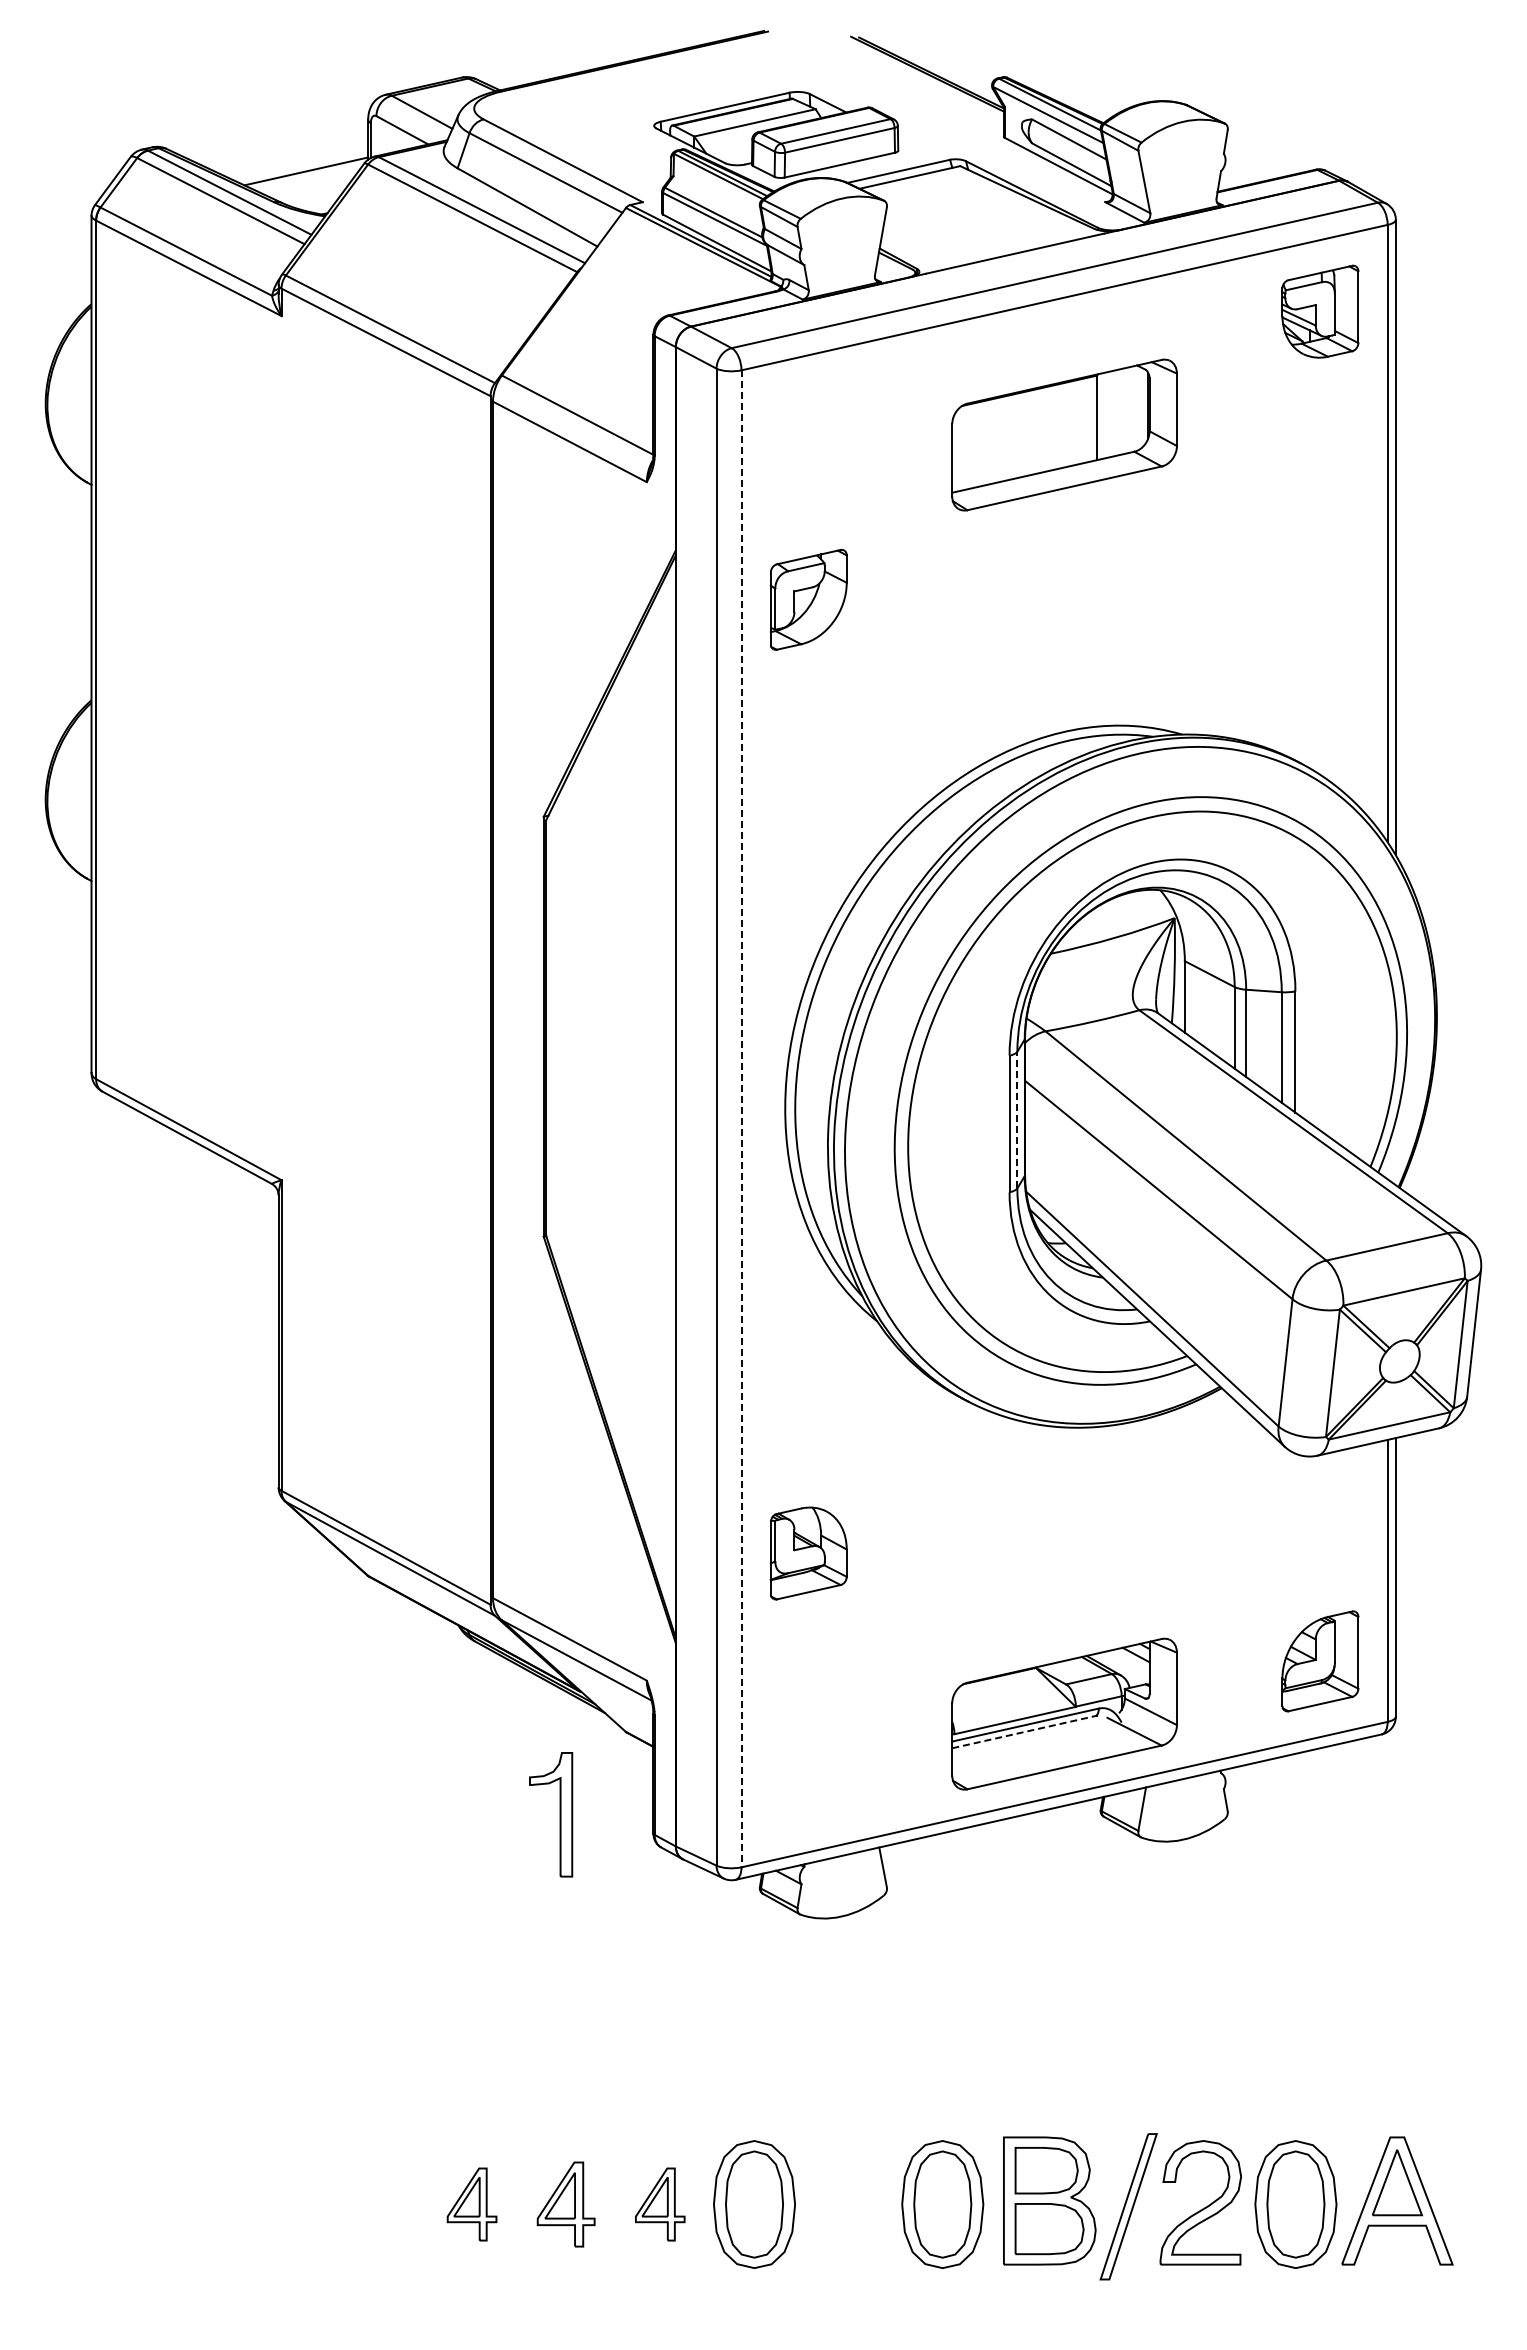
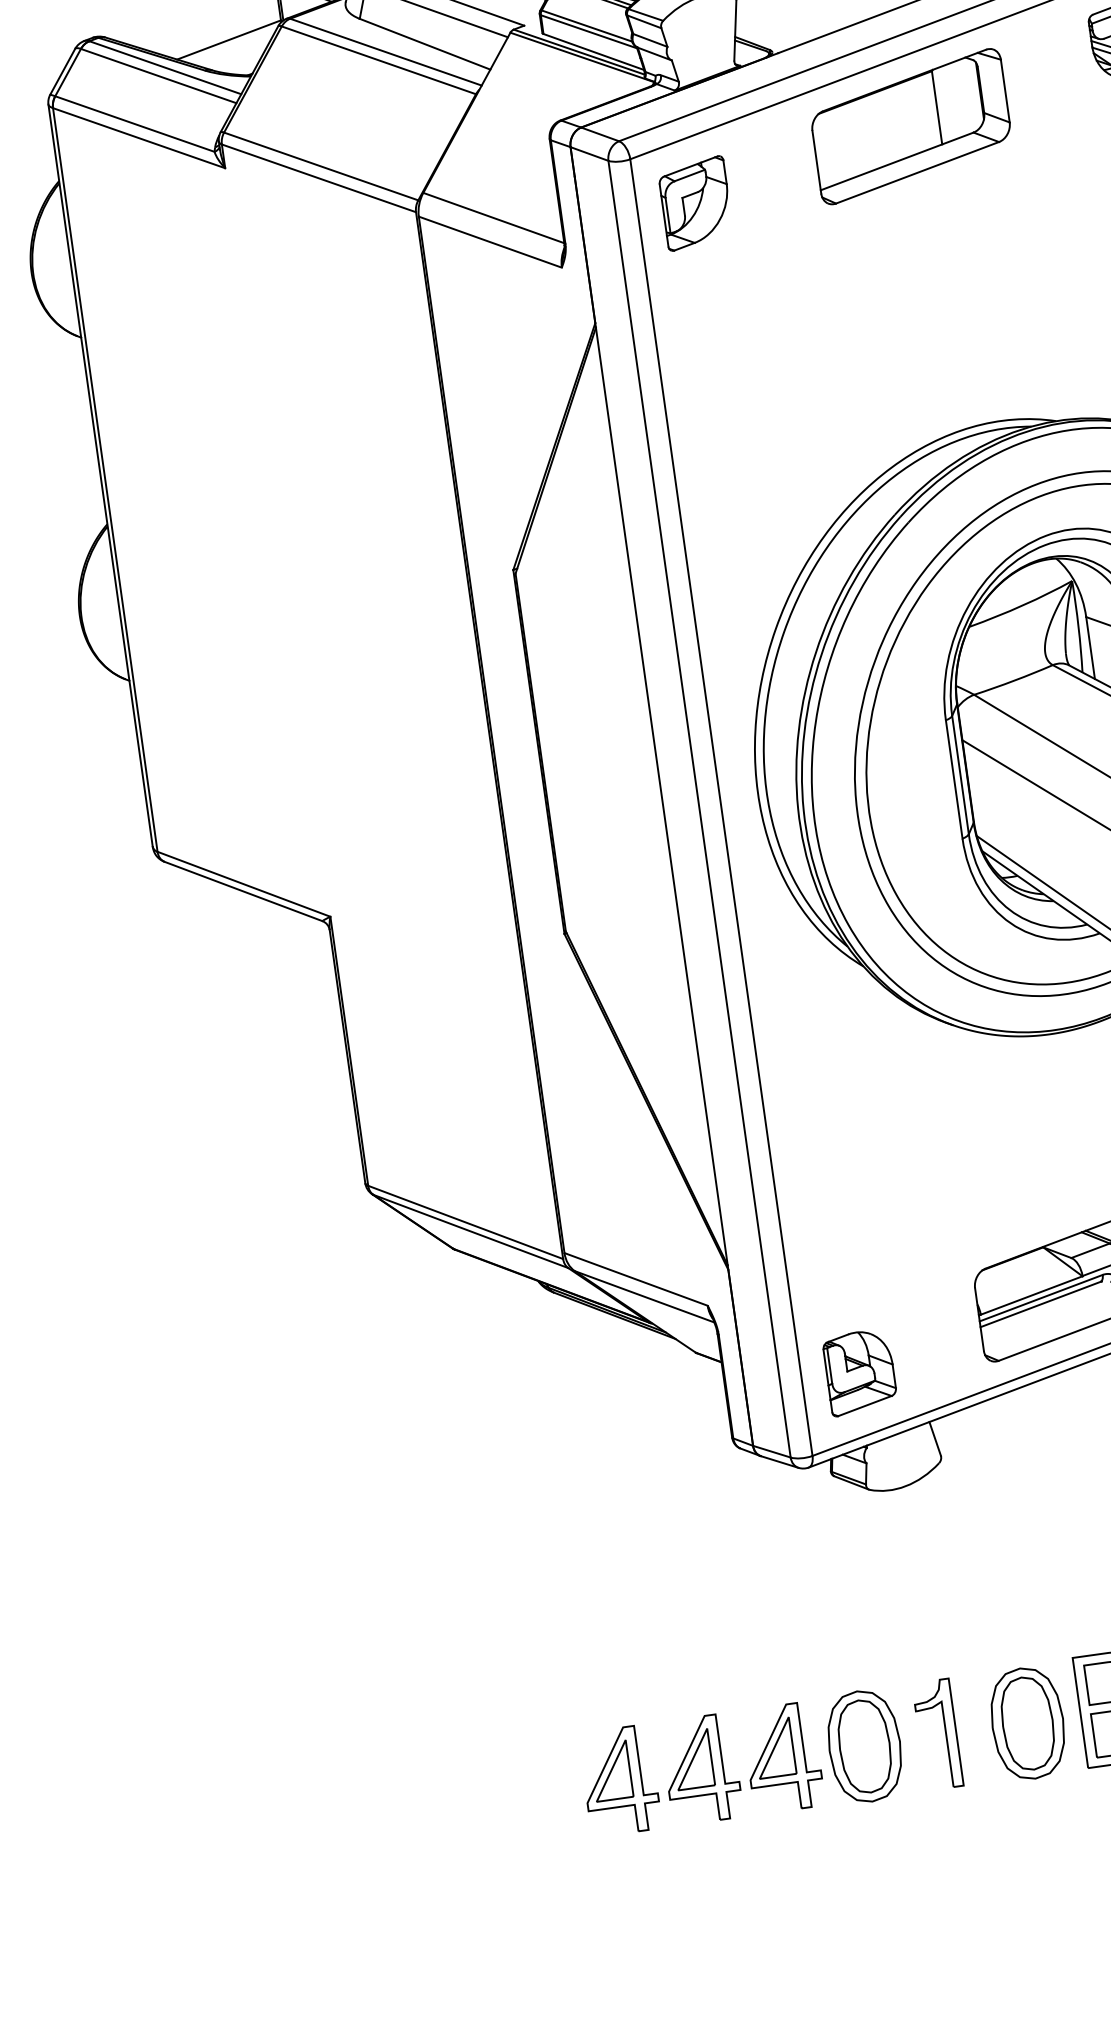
part: (1064, 434) -> (910, 126), moved
part: (808, 599) -> (695, 203), moved
line: (741, 1119) -> (721, 808), dashed -> solid
line: (1017, 1119) -> (960, 774), dashed -> solid
part: (808, 1553) -> (859, 1372), moved
line: (1024, 1732) -> (1041, 1304), dashed -> solid
part: (559, 1814) -> (945, 1733), moved
part: (471, 2204) -> (619, 1780), size x1.67
part: (565, 2204) -> (701, 1769), size x1.43
part: (659, 2204) -> (782, 1757), size x1.67

